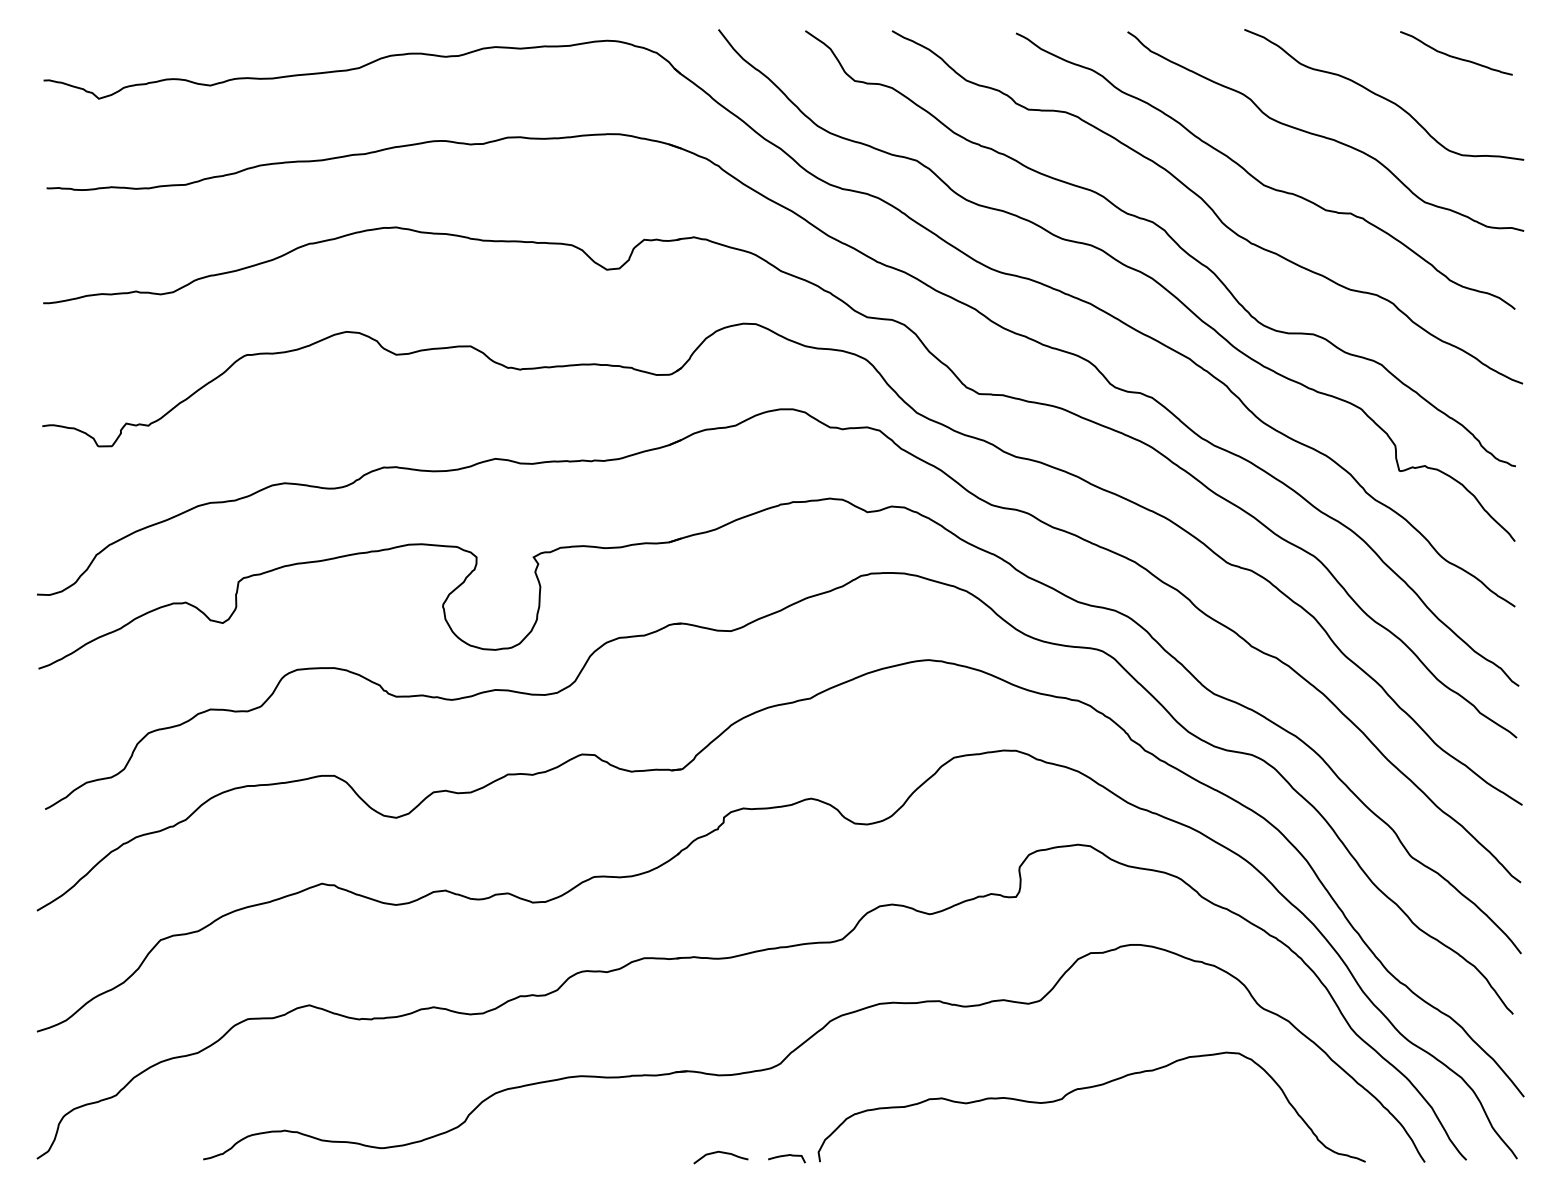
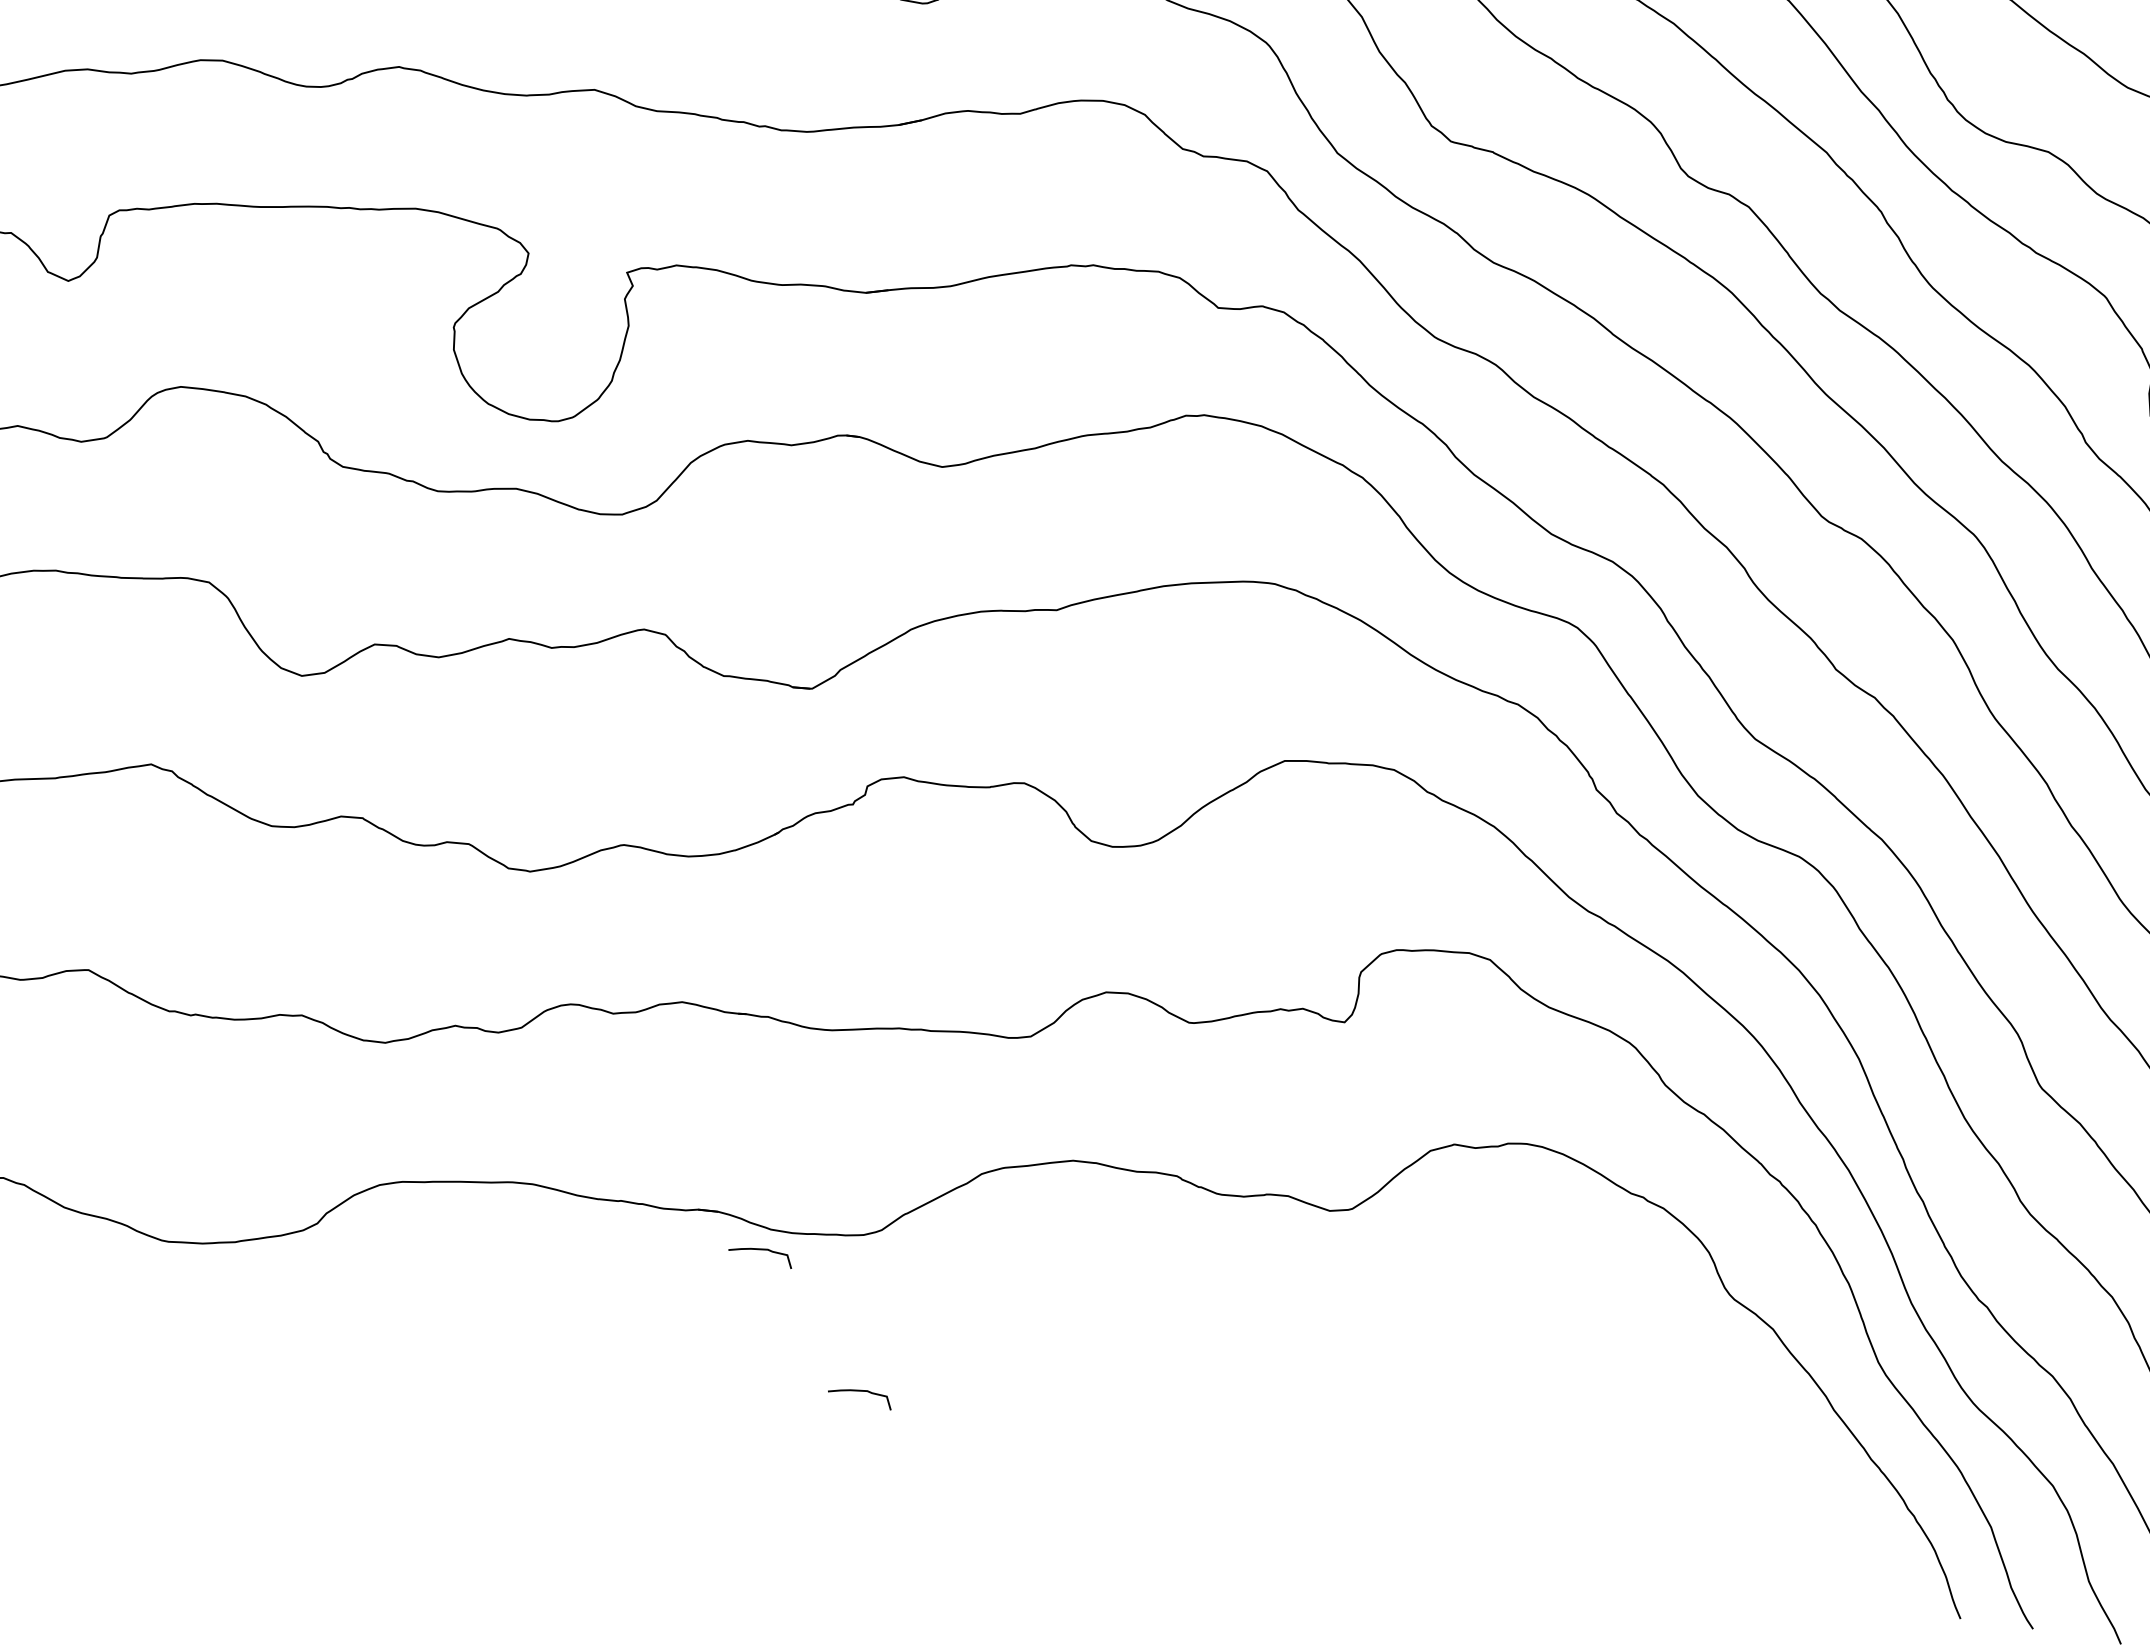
curve: (715, 1088) -> (761, 1251), added
curve: (1090, 1088) -> (1408, 1378), removed
curve: (721, 1153) -> (749, 1365), removed

